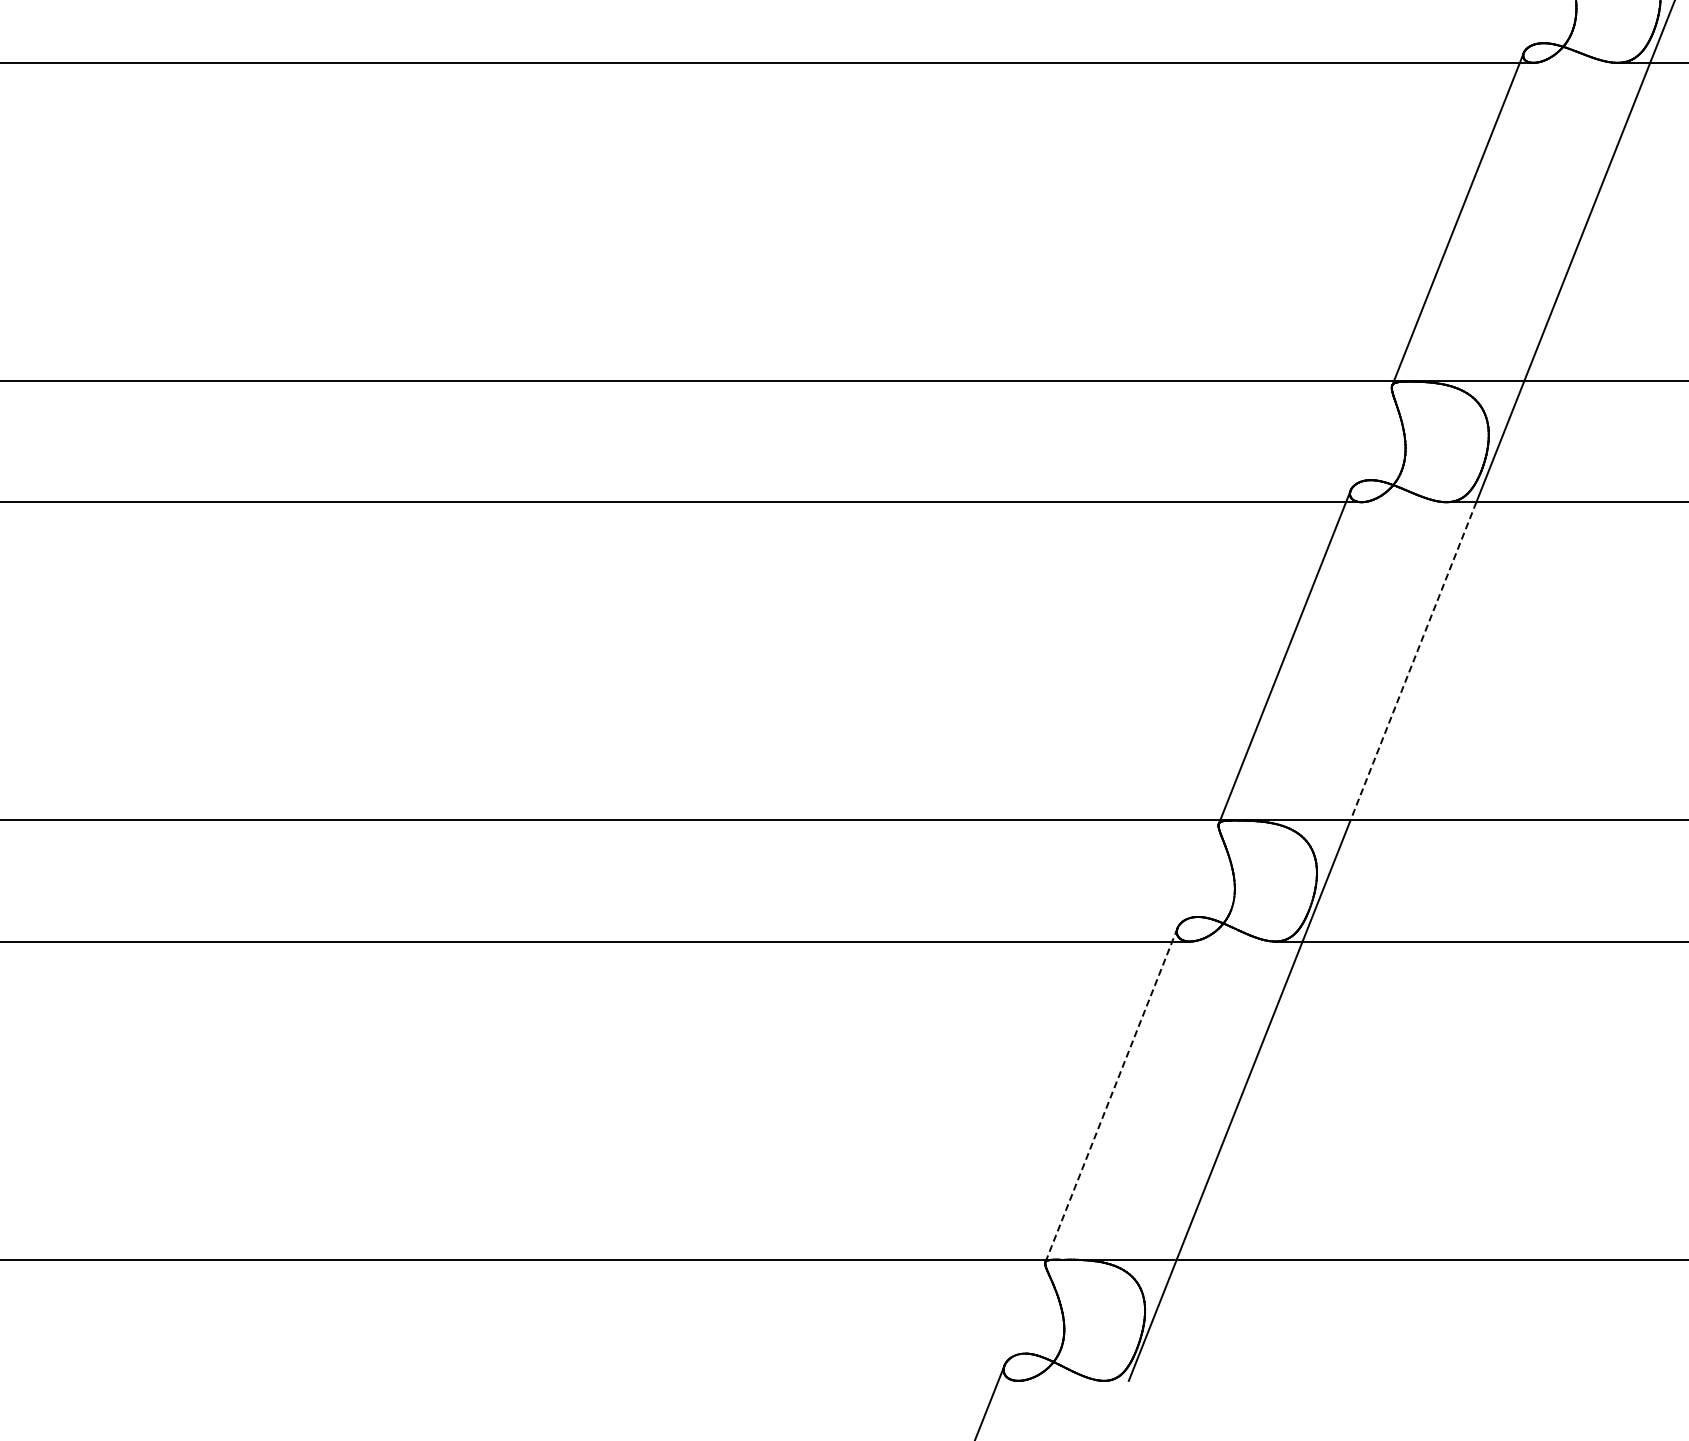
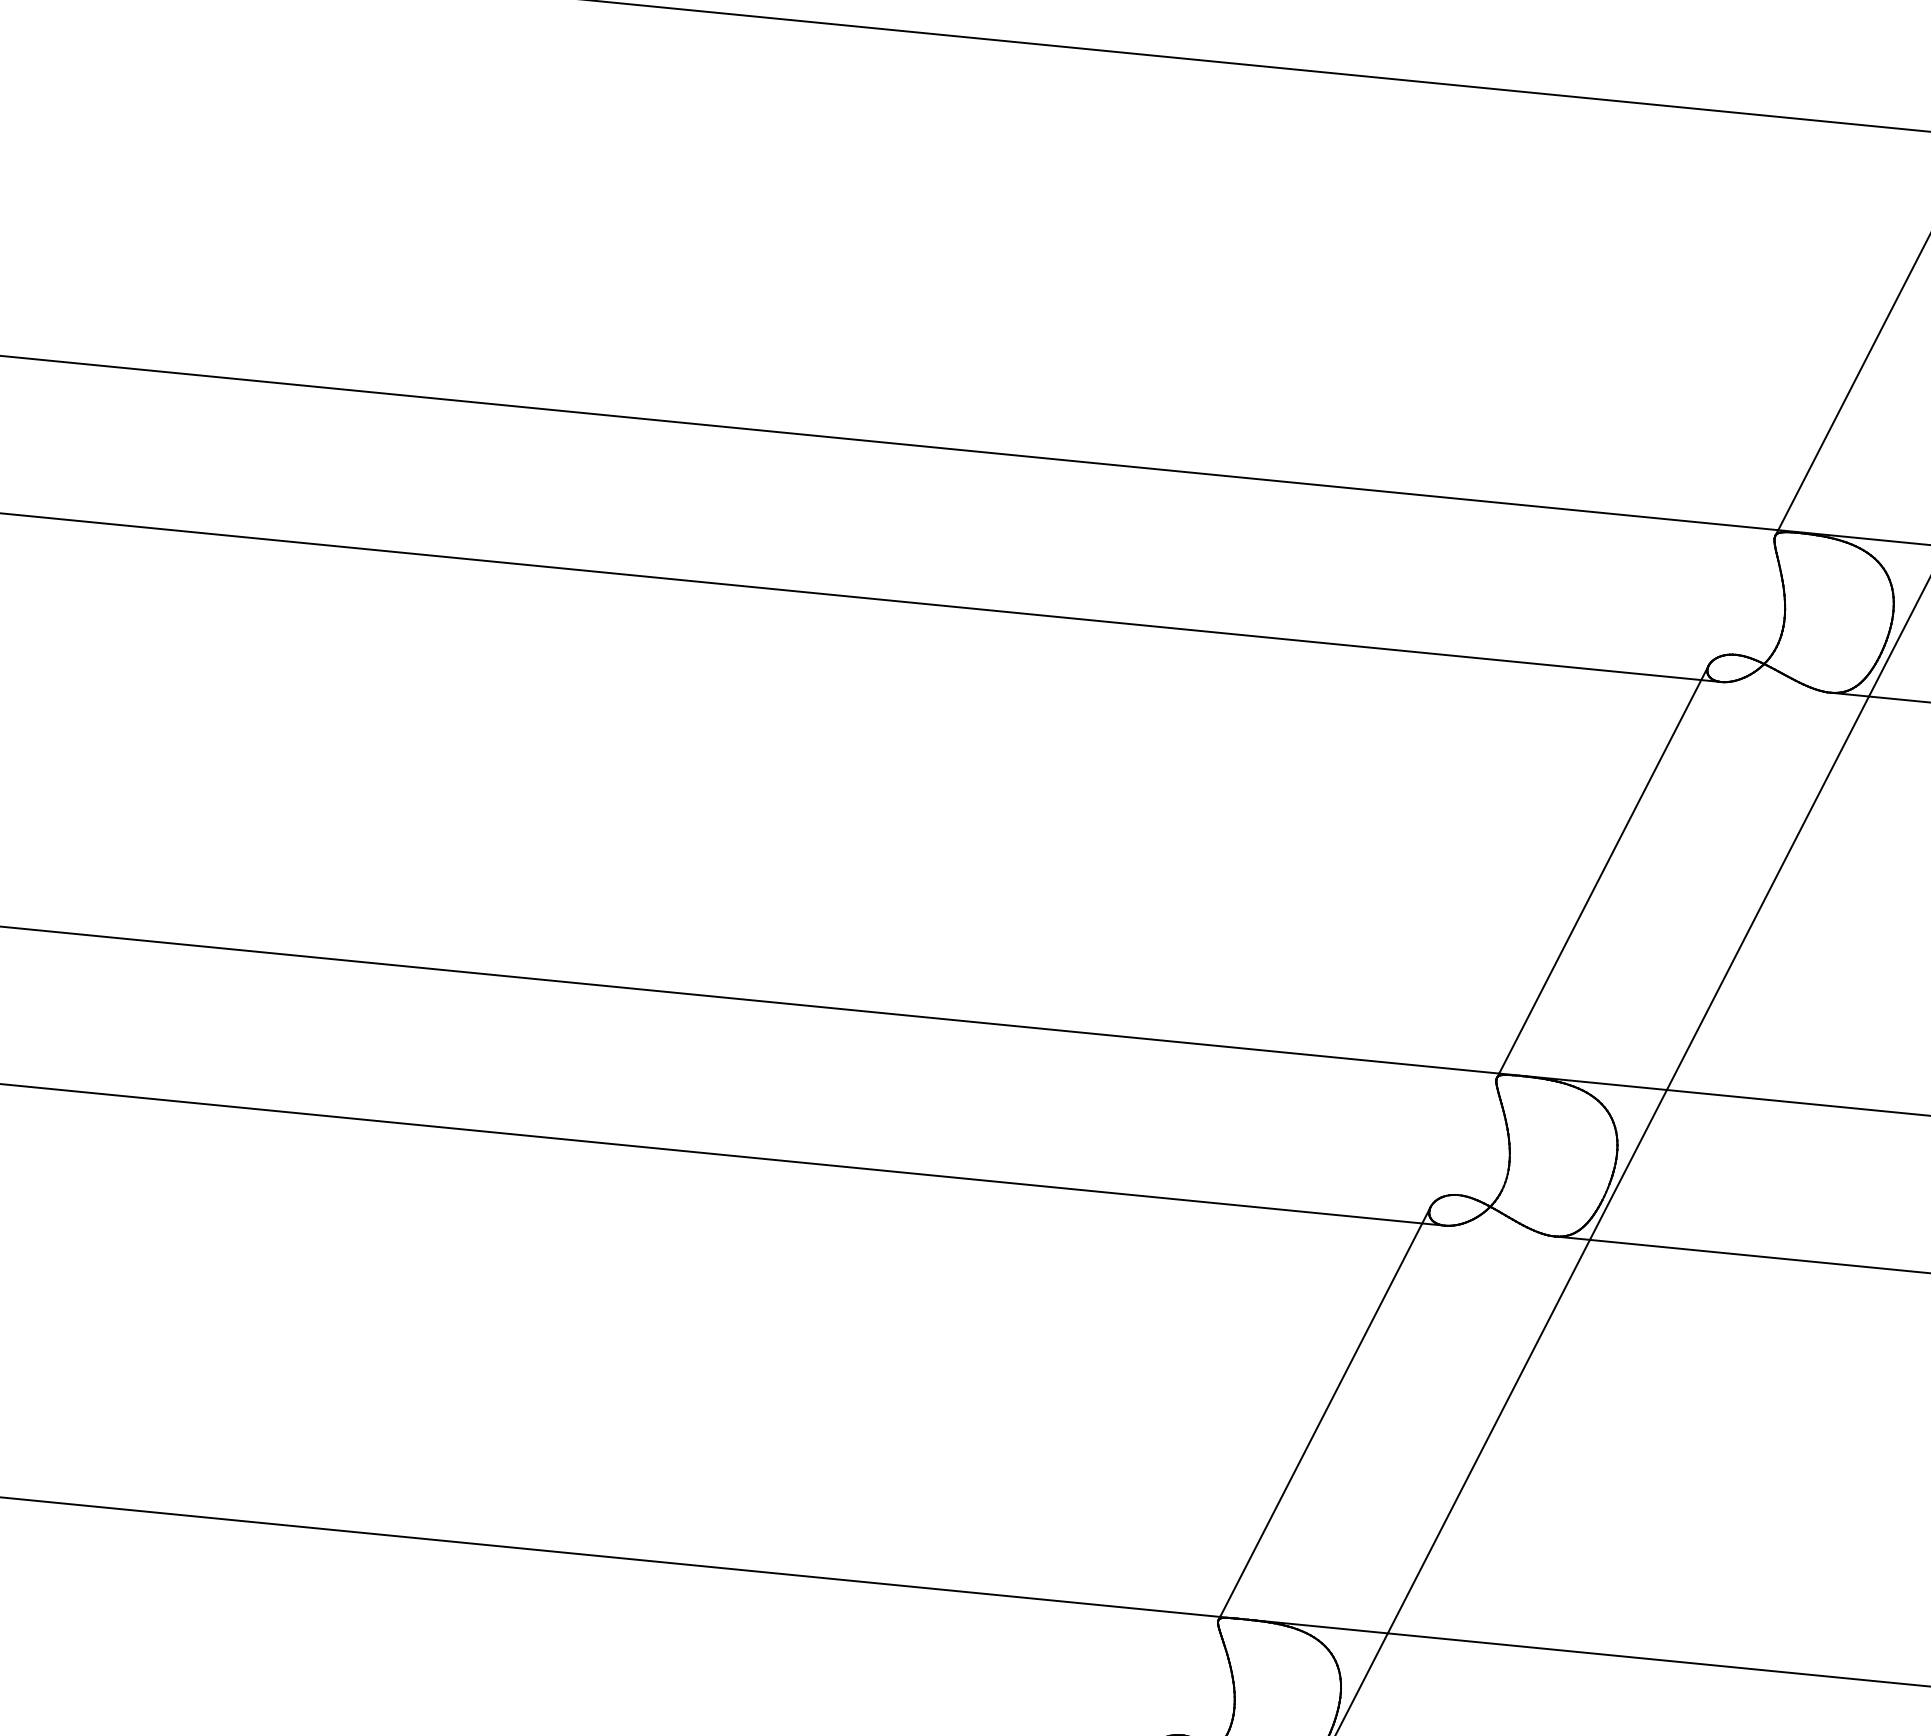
line: (1413, 661) -> (1767, 893), dashed -> solid
line: (1111, 1094) -> (1324, 1412), dashed -> solid

